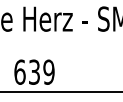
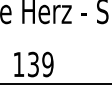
text: (19, 71) -> (18, 63), 639 -> 139

